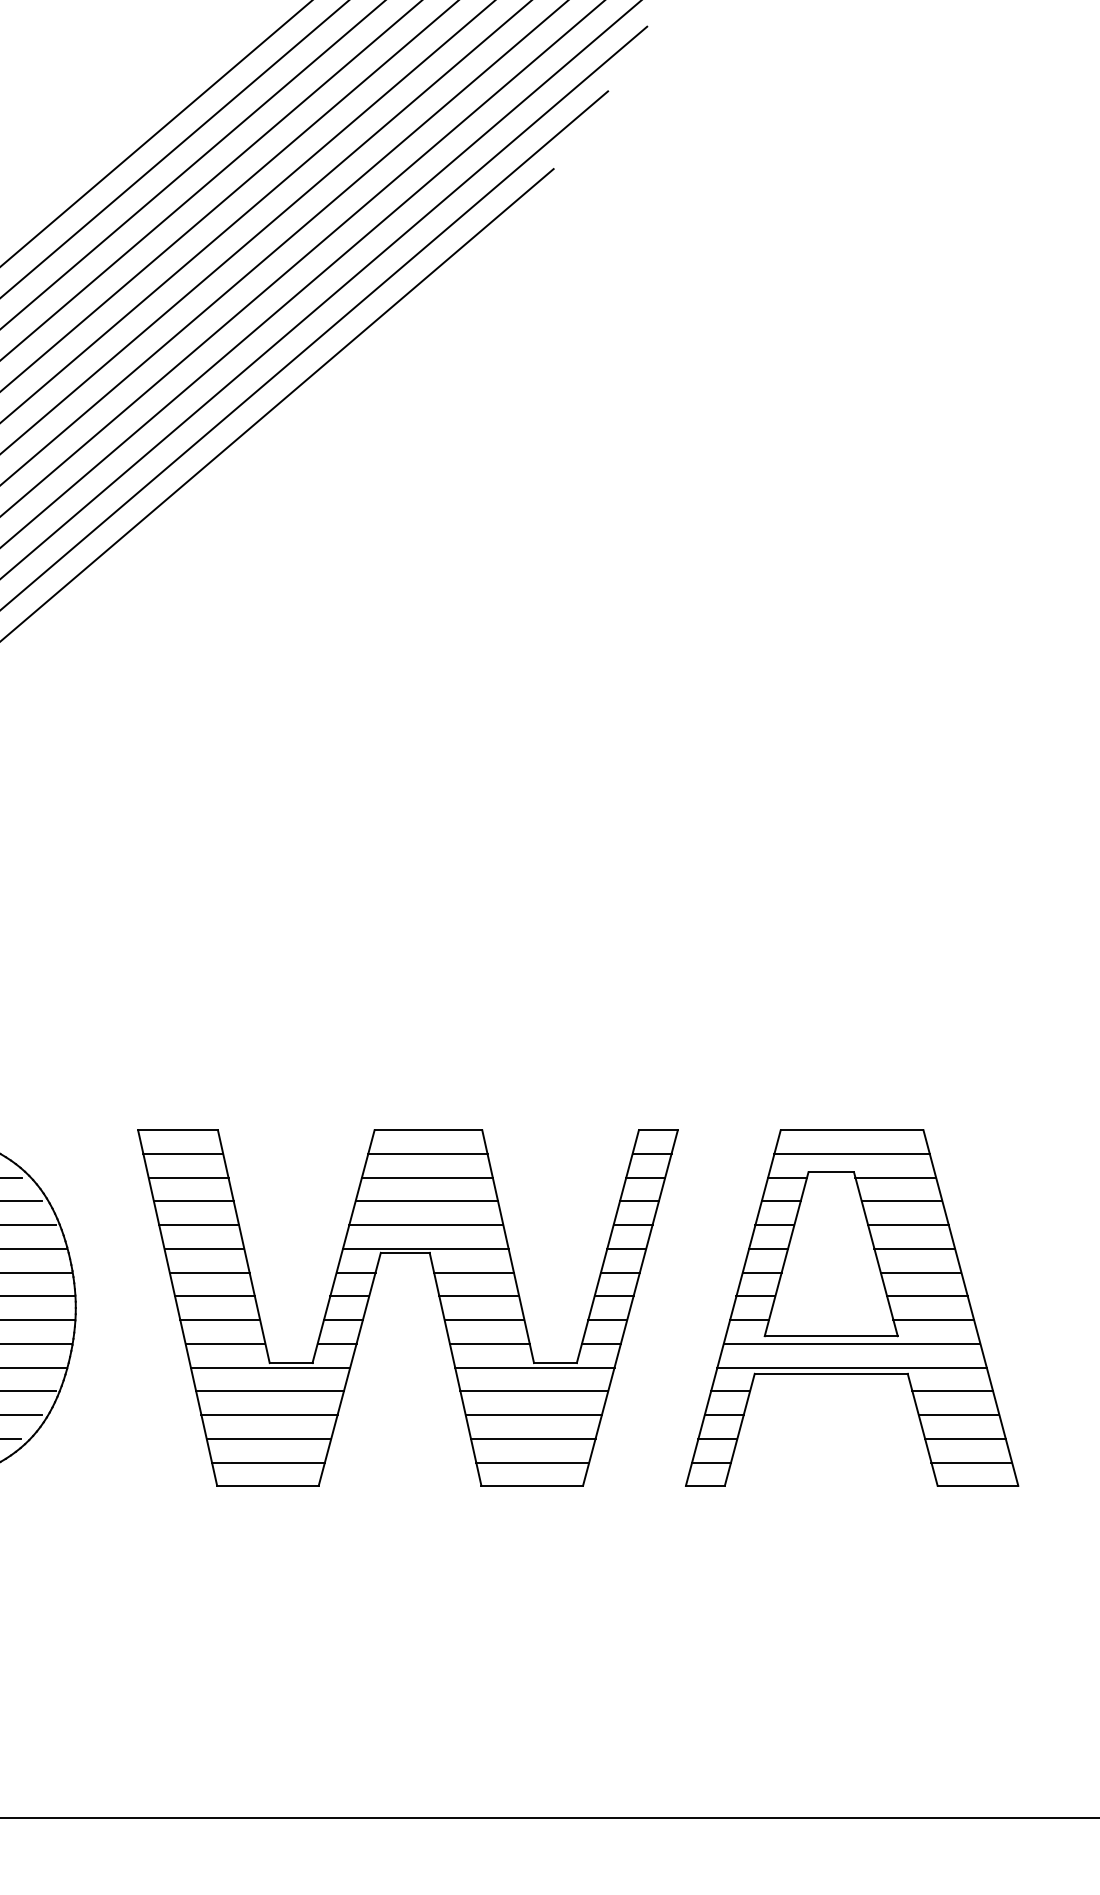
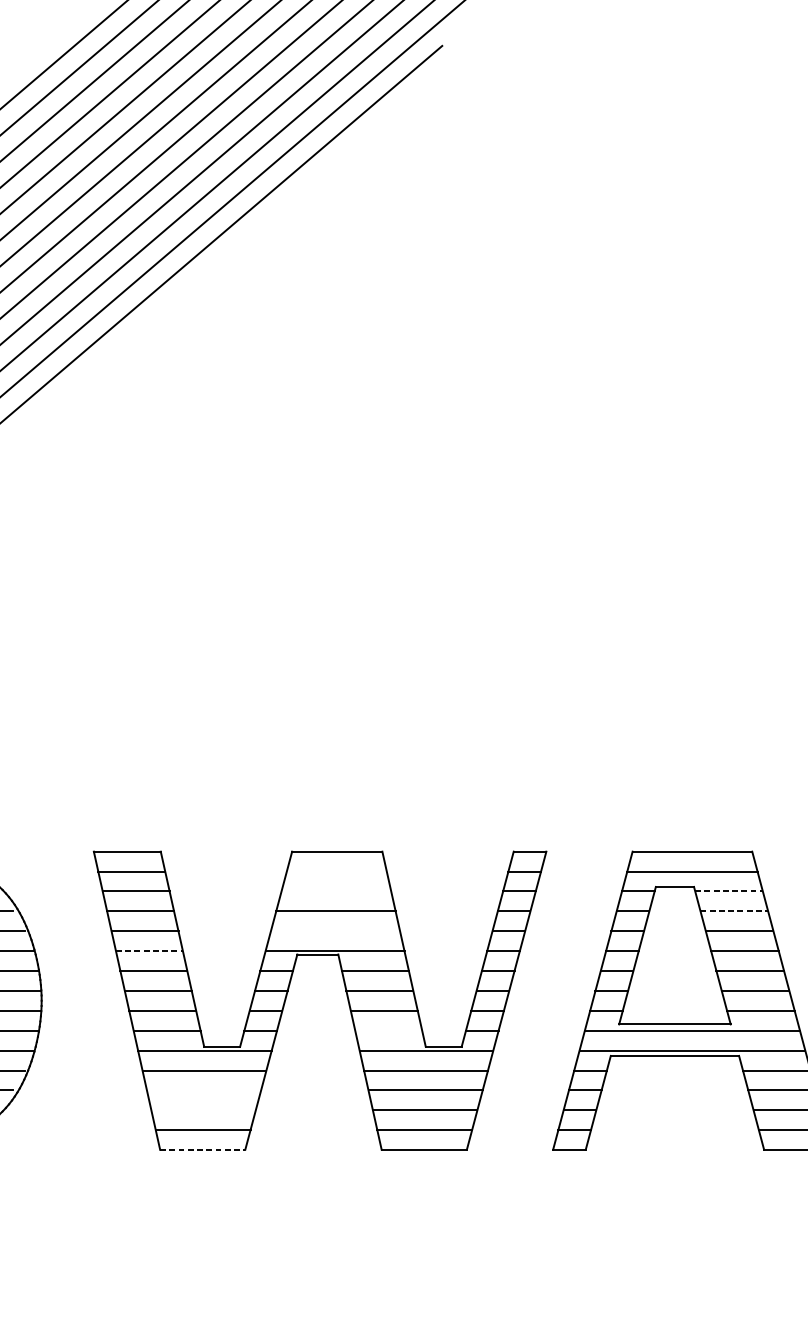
line: (427, 1153) -> (336, 871), removed
line: (426, 1177) -> (335, 891), removed
line: (896, 1177) -> (729, 891), solid -> dashed
line: (902, 1201) -> (734, 911), solid -> dashed
line: (426, 1225) -> (335, 931), removed
line: (204, 1248) -> (149, 950), solid -> dashed
line: (489, 1343) -> (388, 1030), removed
line: (269, 1415) -> (204, 1090), removed
line: (268, 1438) -> (203, 1110), removed
line: (267, 1485) -> (202, 1149), solid -> dashed

